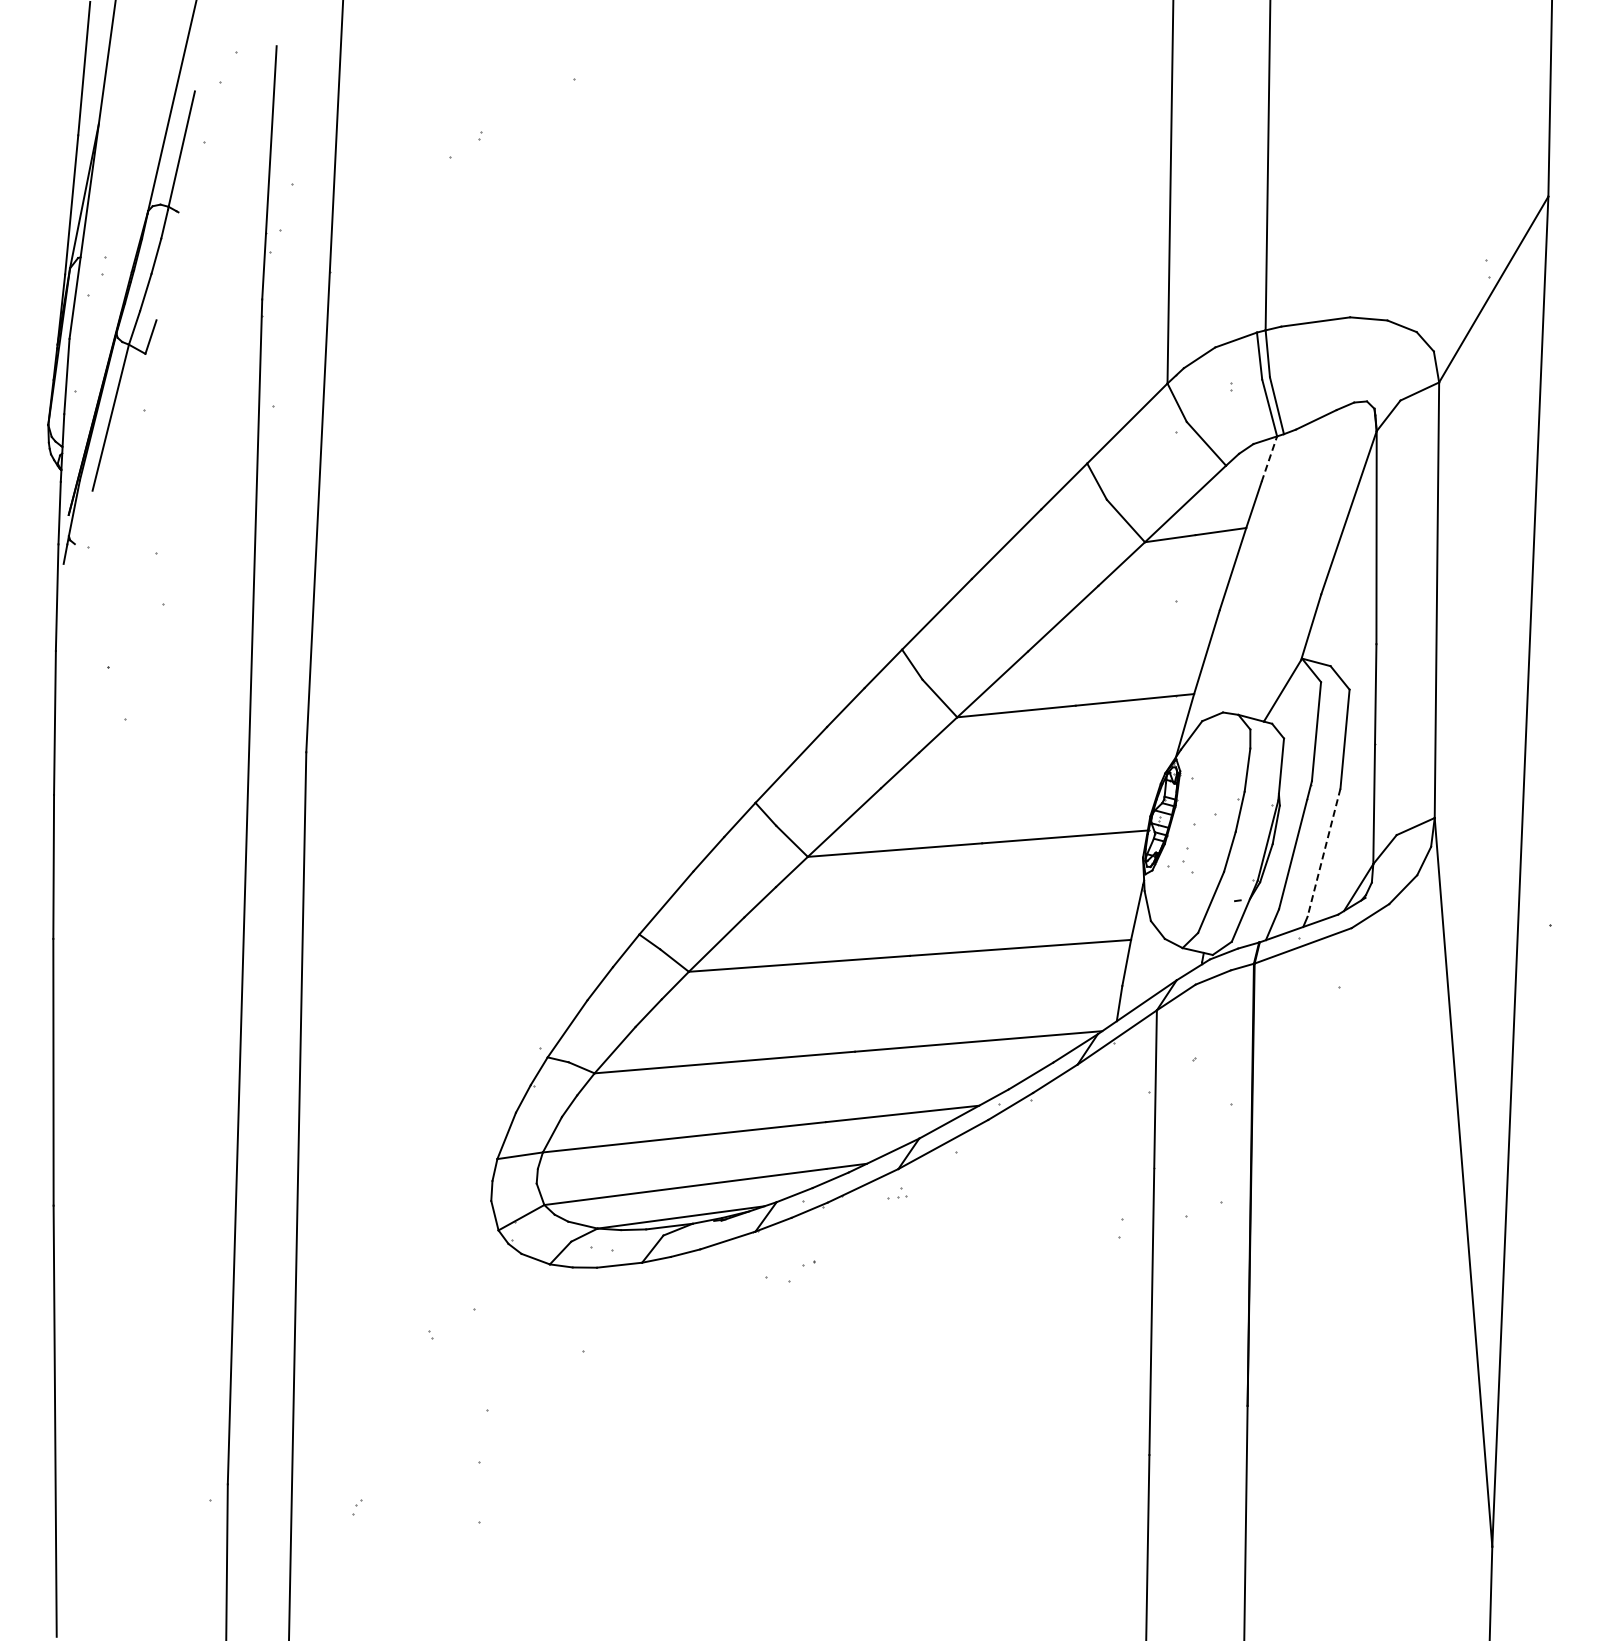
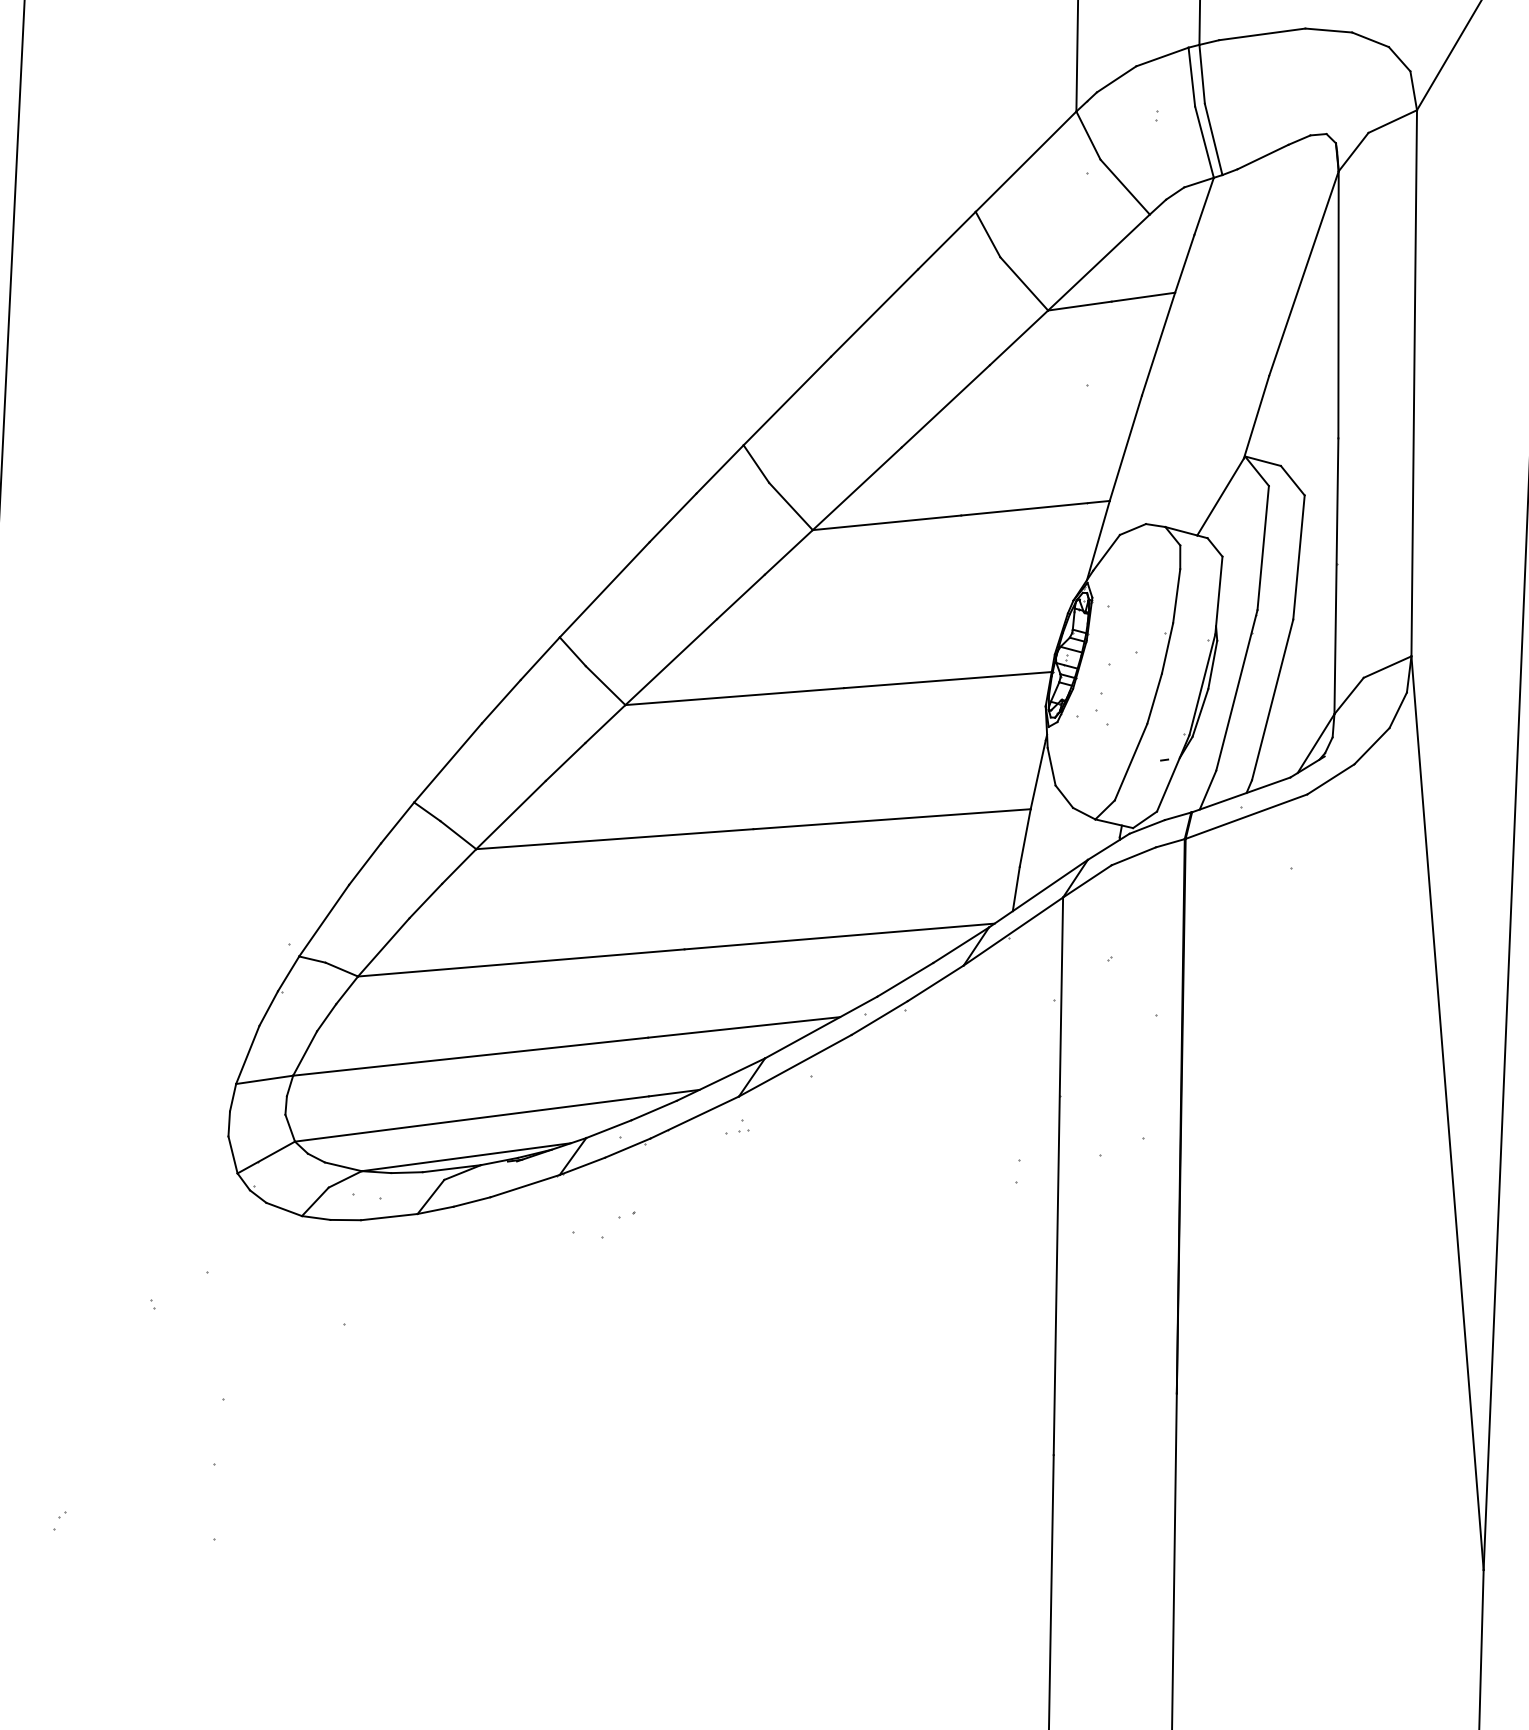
line: (1269, 458) -> (1204, 205), dashed -> solid
line: (1323, 853) -> (1271, 700), dashed -> solid

